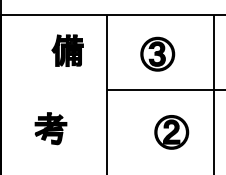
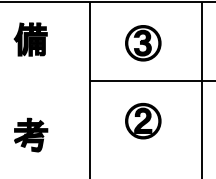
part: (67, 50) -> (30, 39), moved
part: (50, 128) -> (30, 134), moved
part: (171, 132) -> (143, 121), moved

